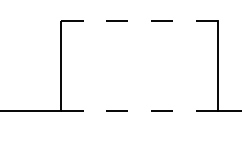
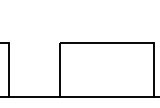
line: (140, 20) -> (107, 42), dashed -> solid
line: (140, 110) -> (107, 96), dashed -> solid

